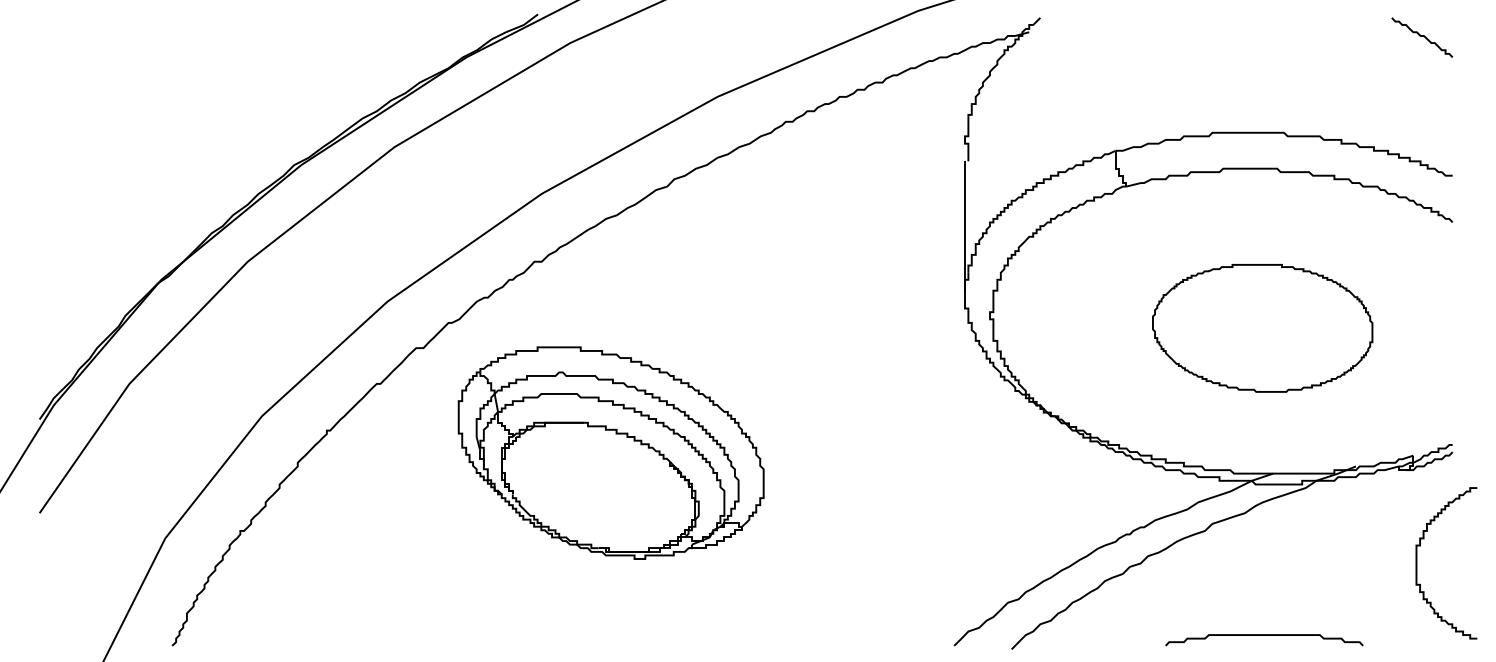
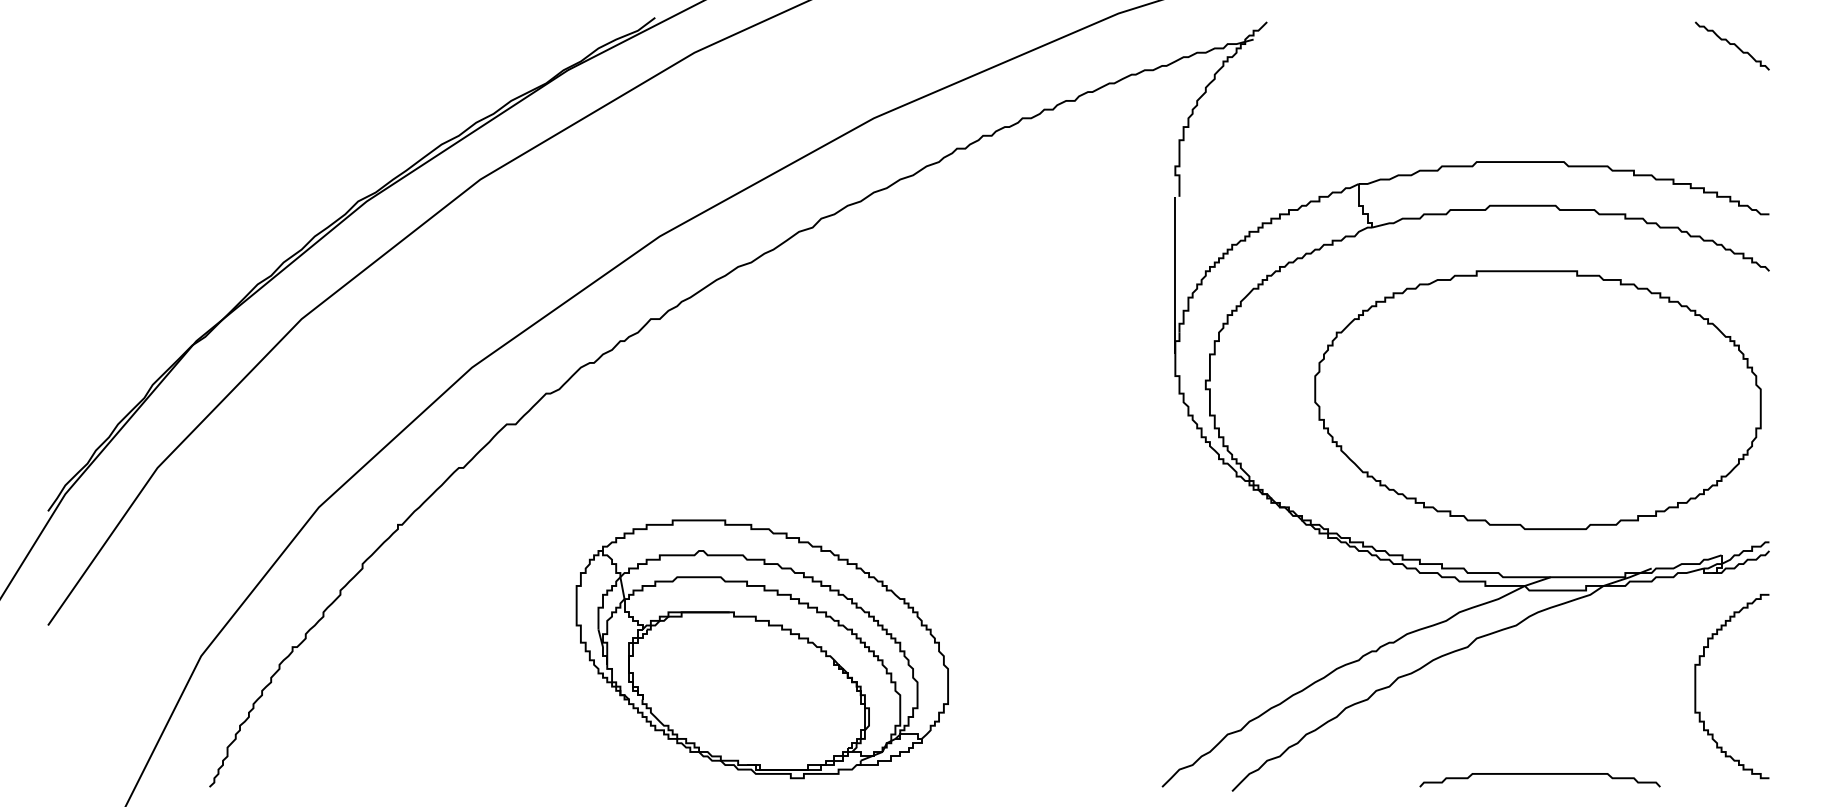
part: (1262, 328) -> (1537, 400), size x1.67
part: (610, 453) -> (761, 649), moved
curve: (1417, 563) -> (1696, 686), moved

